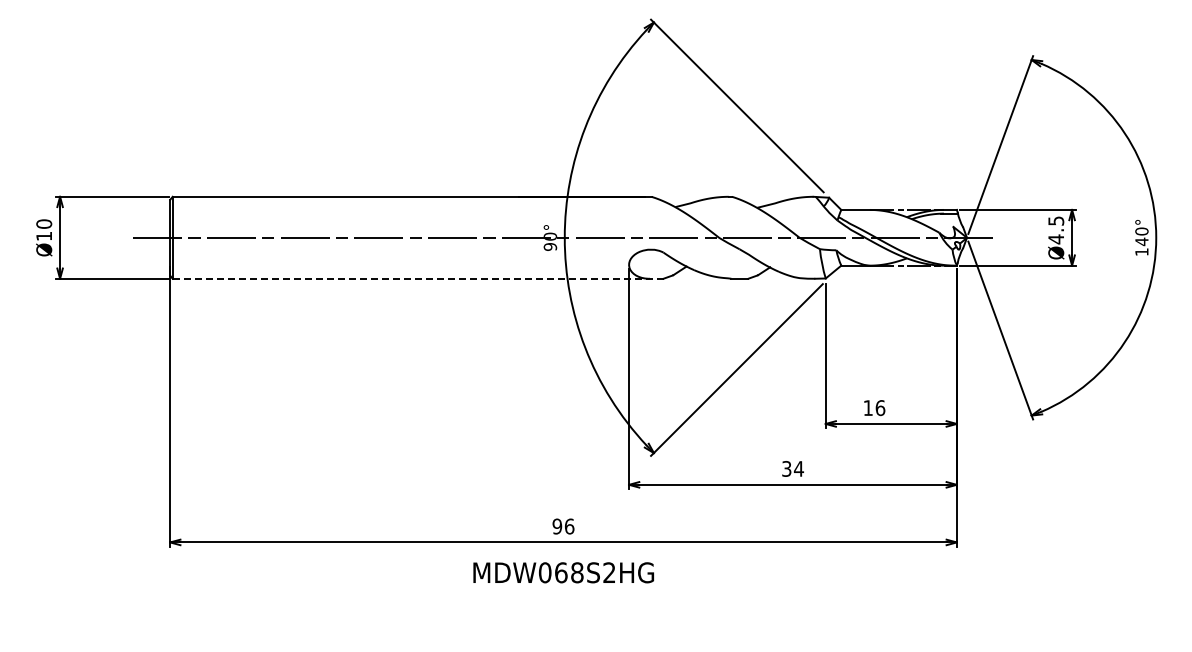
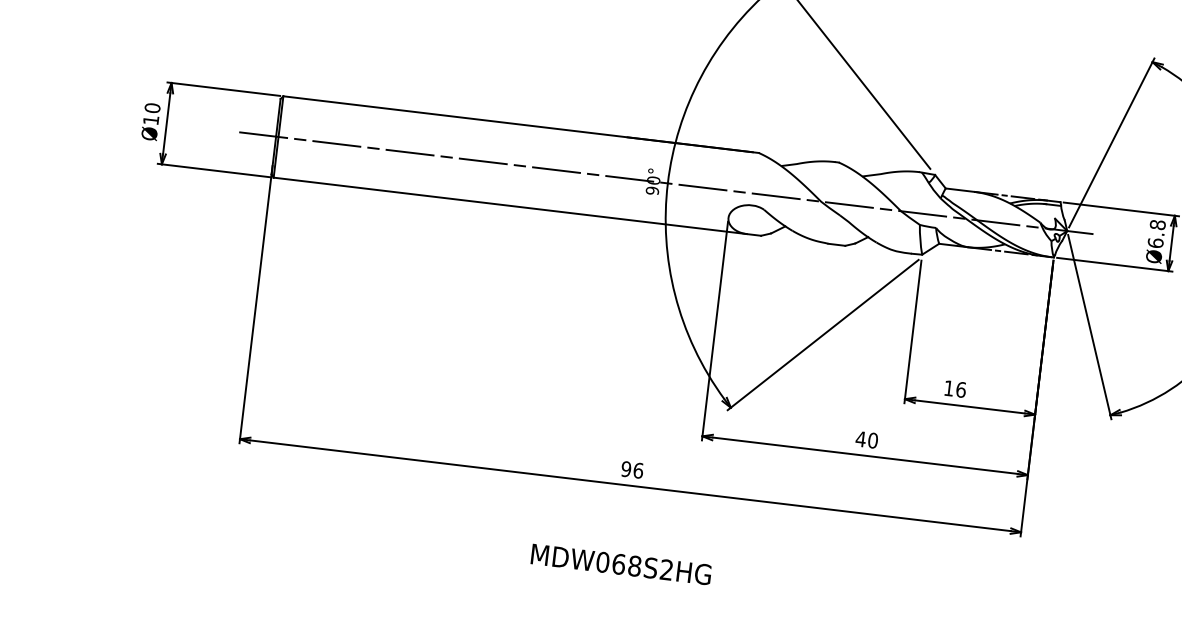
text: (1056, 230) -> (1156, 234), Ø4.5 -> Ø6.8
line: (417, 278) -> (516, 206), dashed -> solid
text: (792, 468) -> (866, 439), 34 -> 40
text: (563, 572) -> (621, 564), moved

